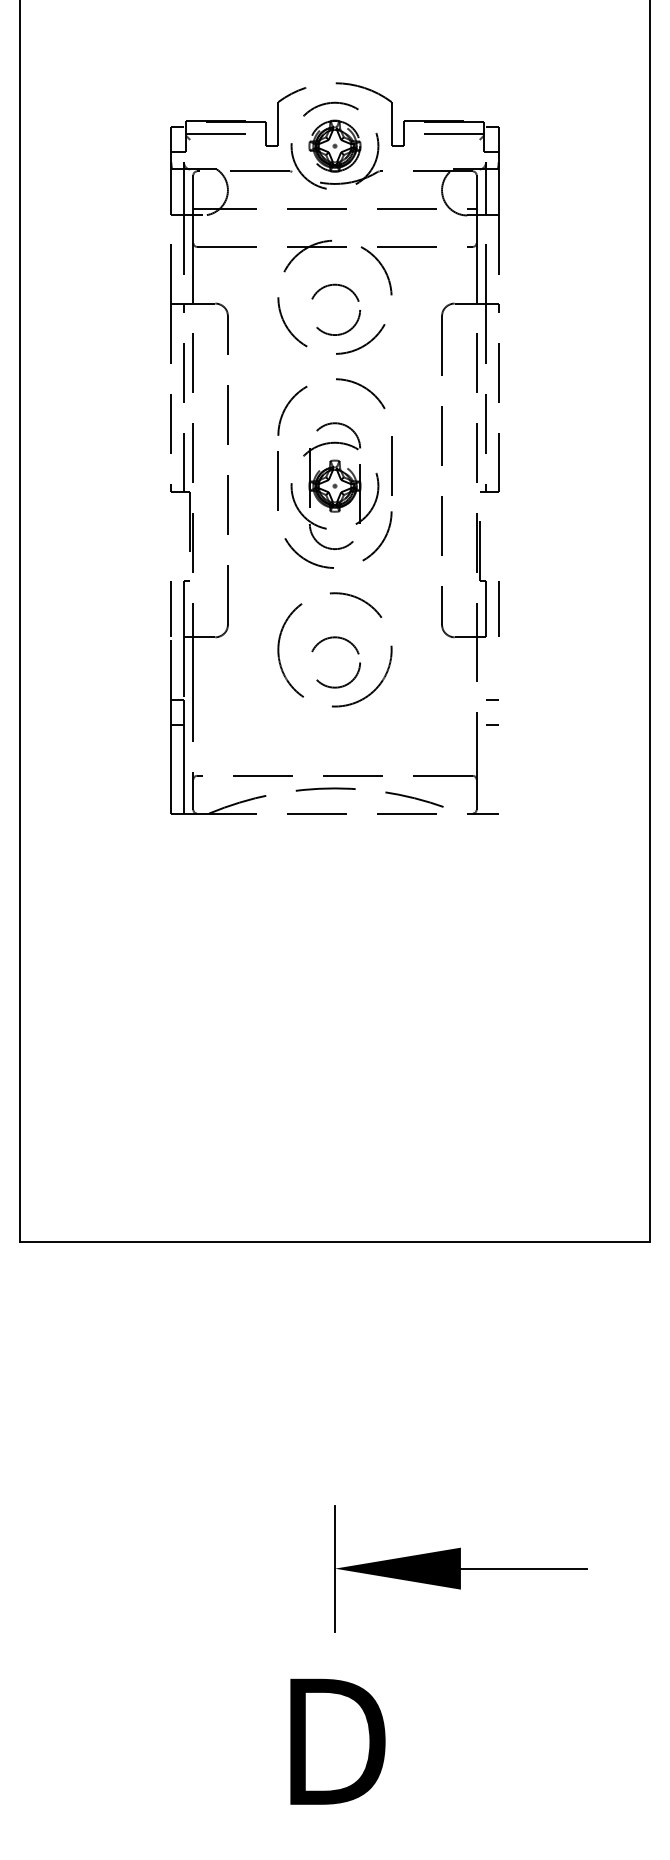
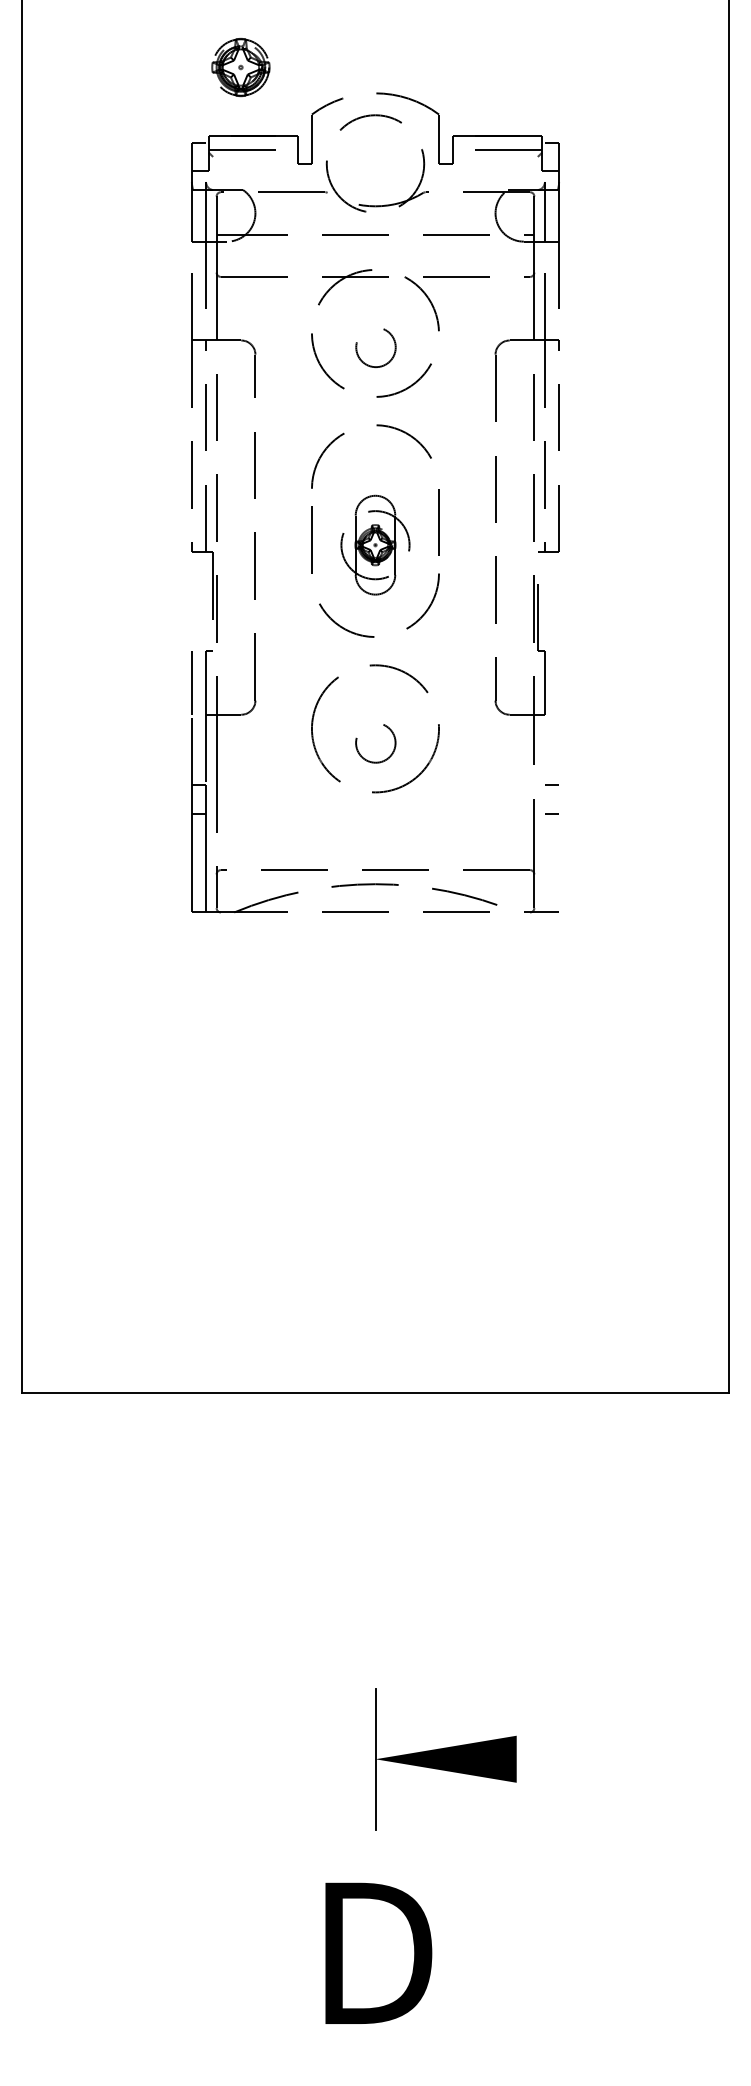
part: (334, 145) -> (240, 66), moved
circle: (336, 309) -> (377, 347), size x0.7
part: (334, 485) -> (374, 544), size x0.7
line: (498, 608) -> (558, 682), removed
circle: (335, 662) -> (376, 742), size x0.7
line: (523, 1568) -> (586, 1759), removed

